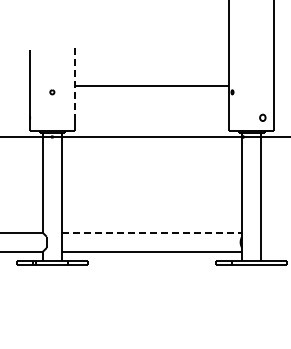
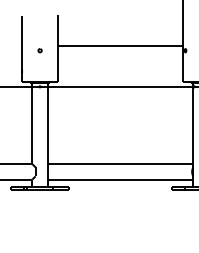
line: (74, 81) -> (57, 41), dashed -> solid
line: (152, 232) -> (120, 163), dashed -> solid

